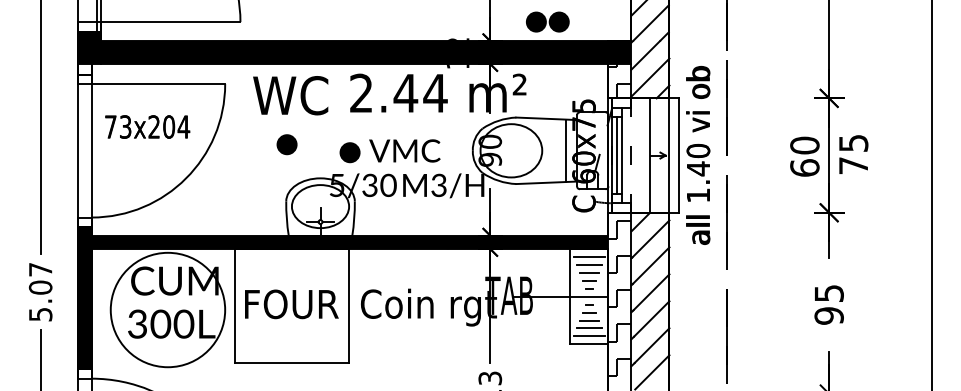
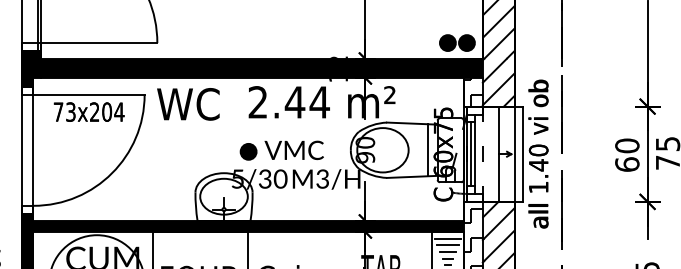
part: (547, 21) -> (457, 42), moved
fill: (84, 69) -> (27, 82), added
text: (290, 95) -> (188, 104), moved
text: (147, 126) -> (89, 111), moved
part: (286, 144) -> (195, 145), removed

